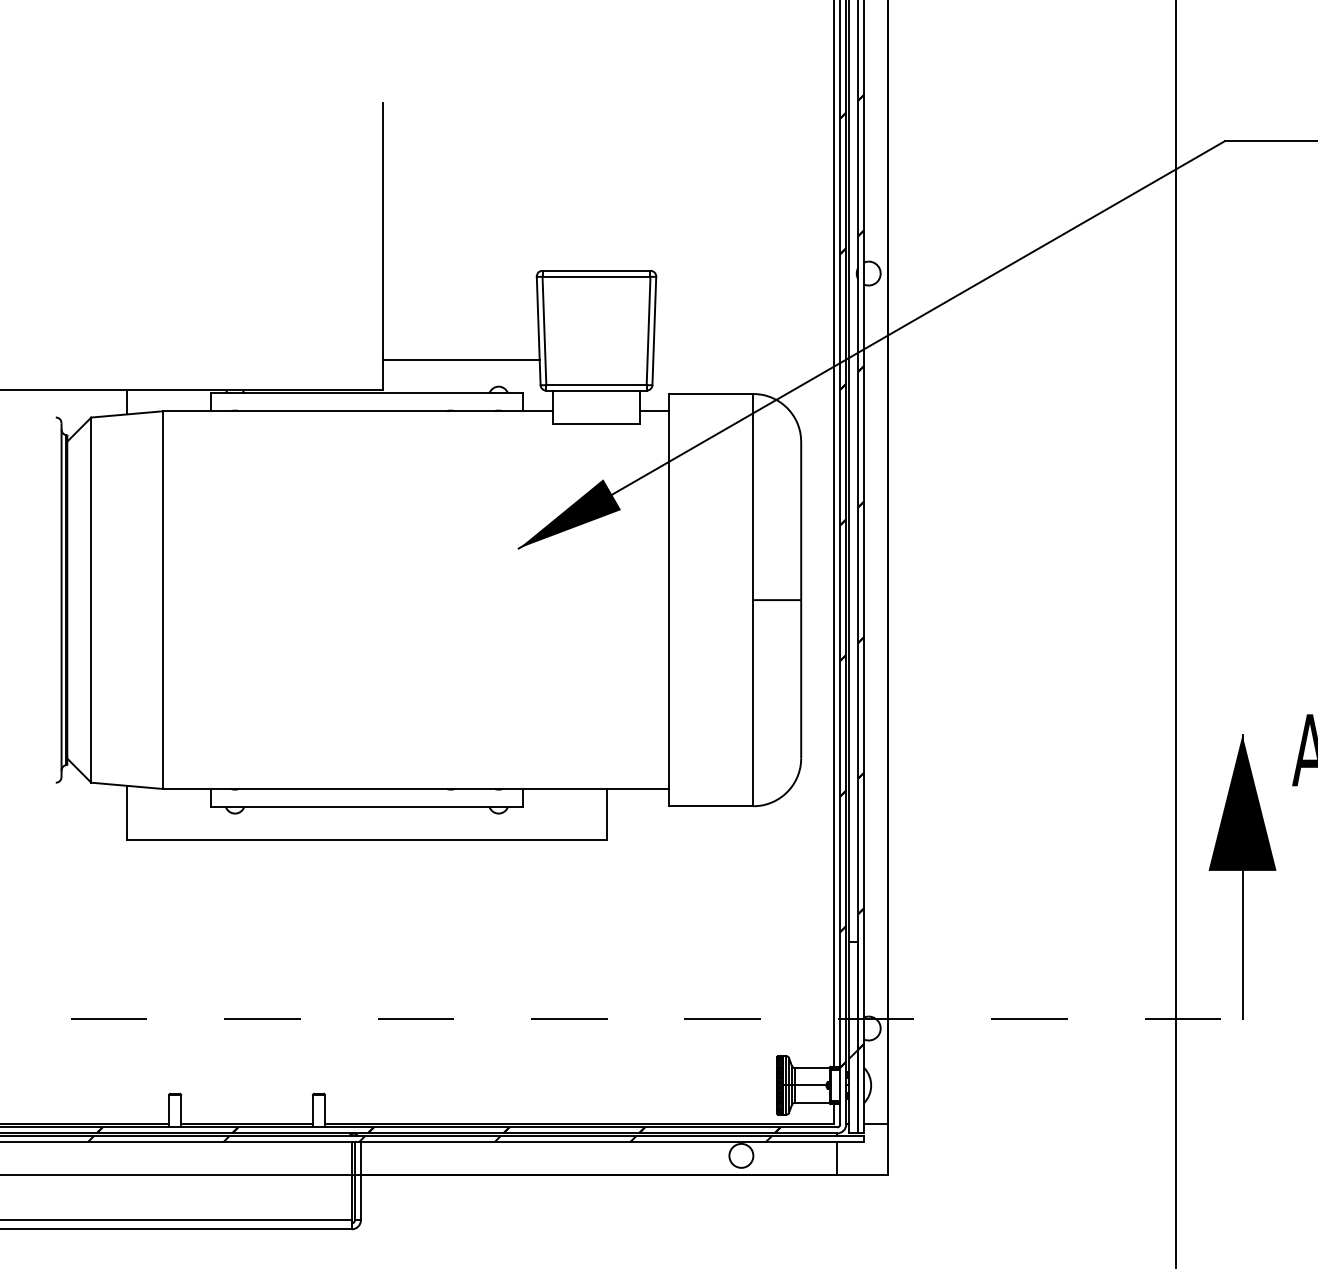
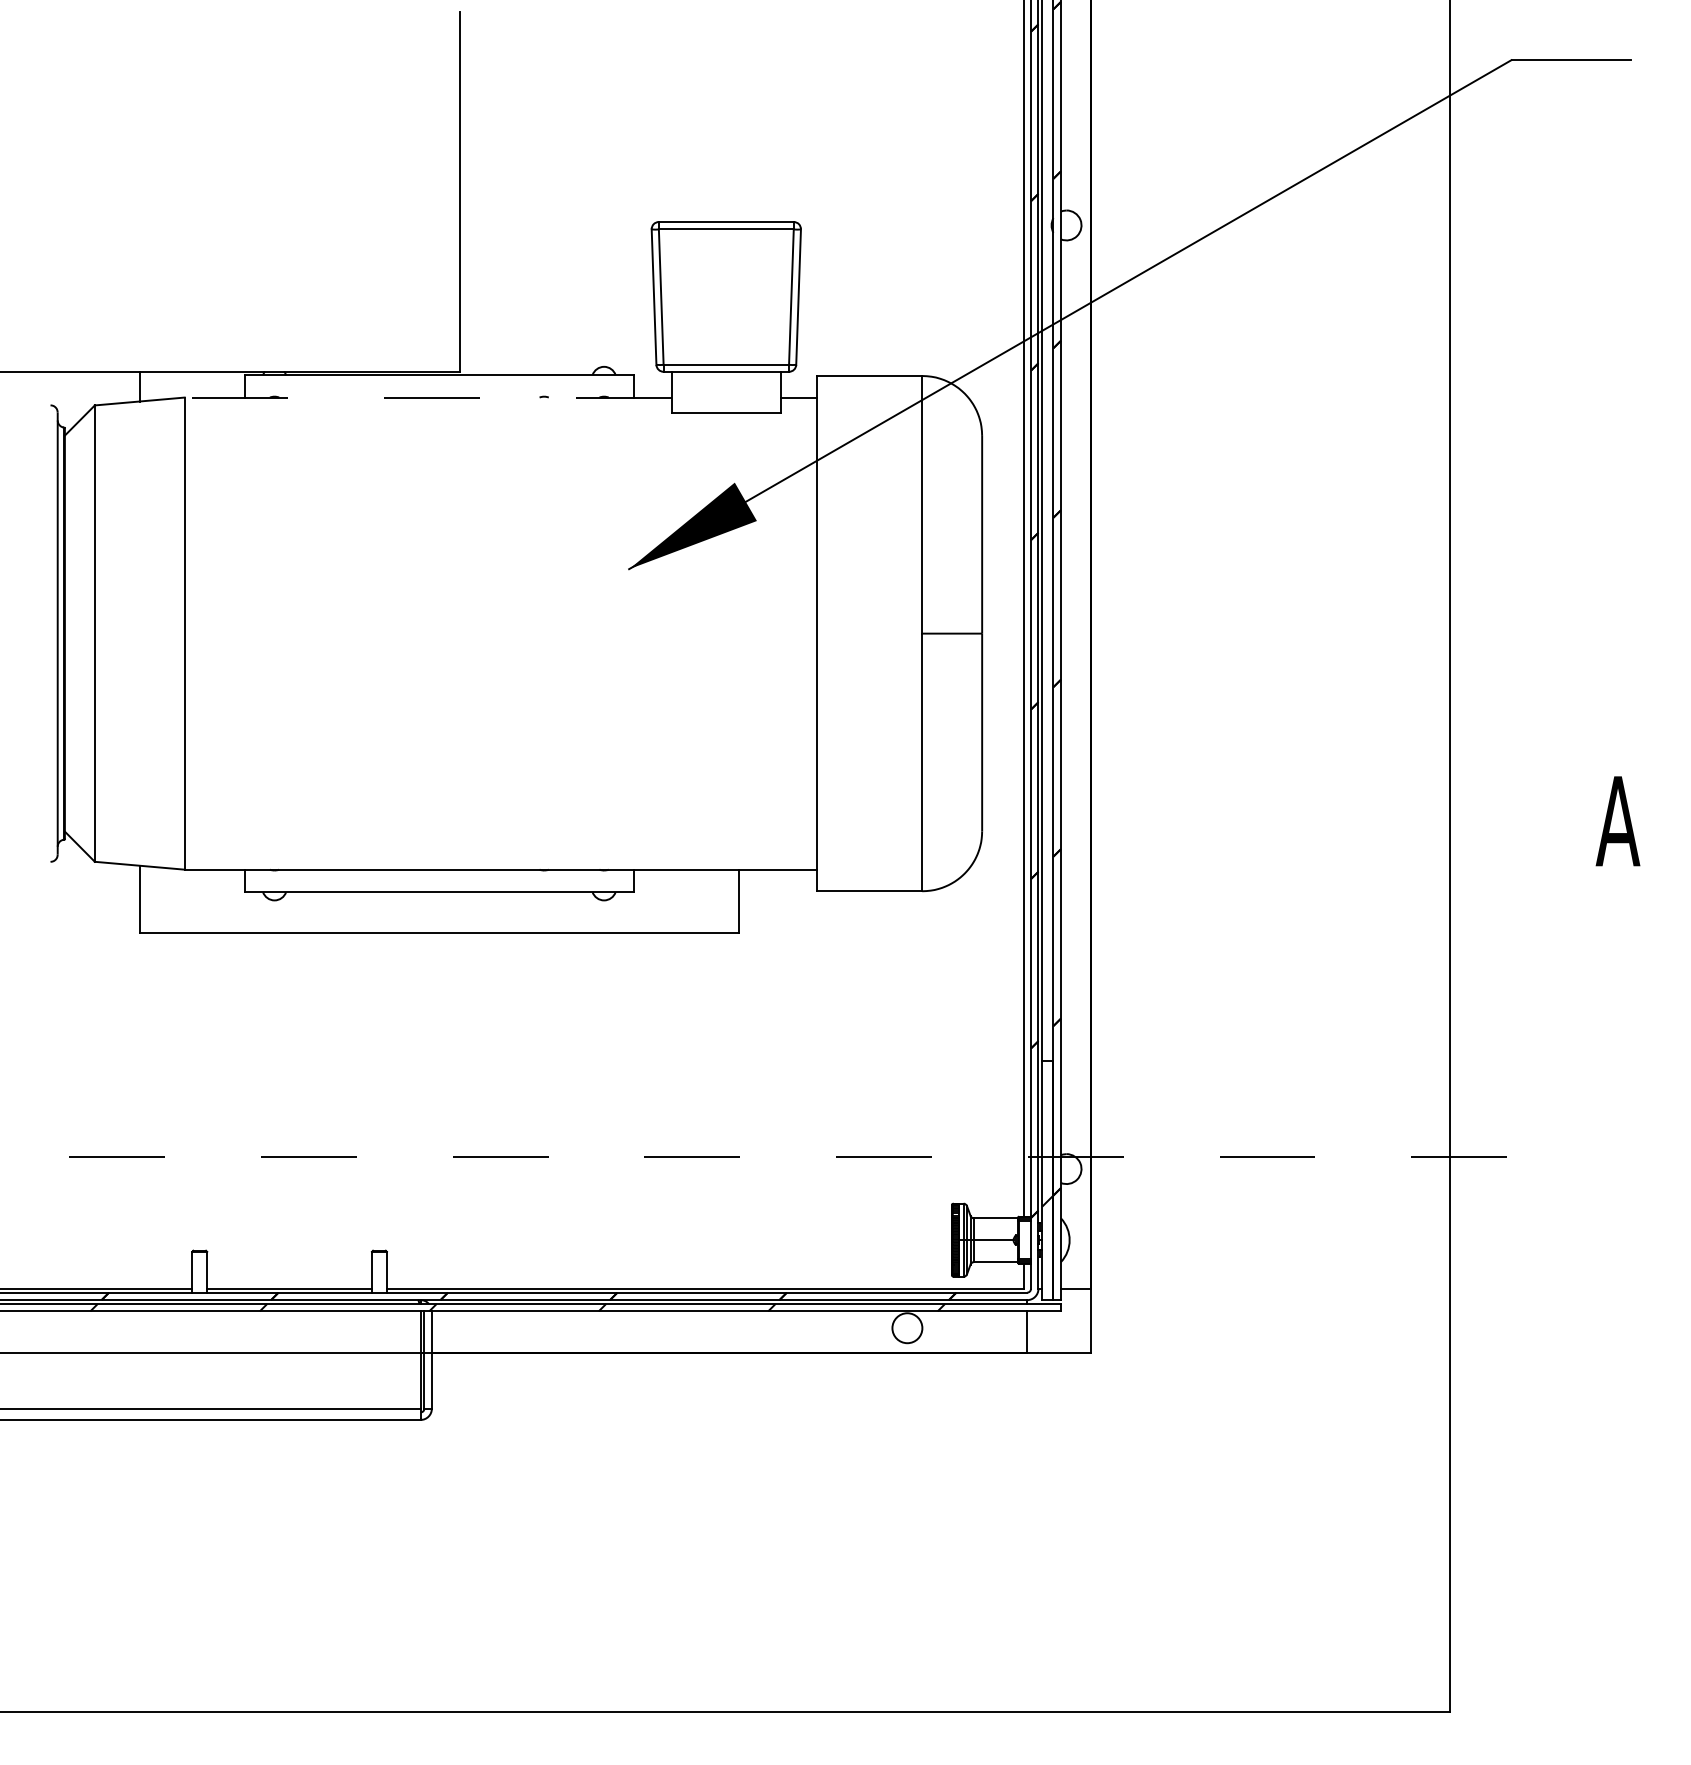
line: (461, 360) -> (557, 334), removed
line: (357, 411) -> (427, 397), solid -> dashed
part: (1242, 876) -> (1533, 979), removed

